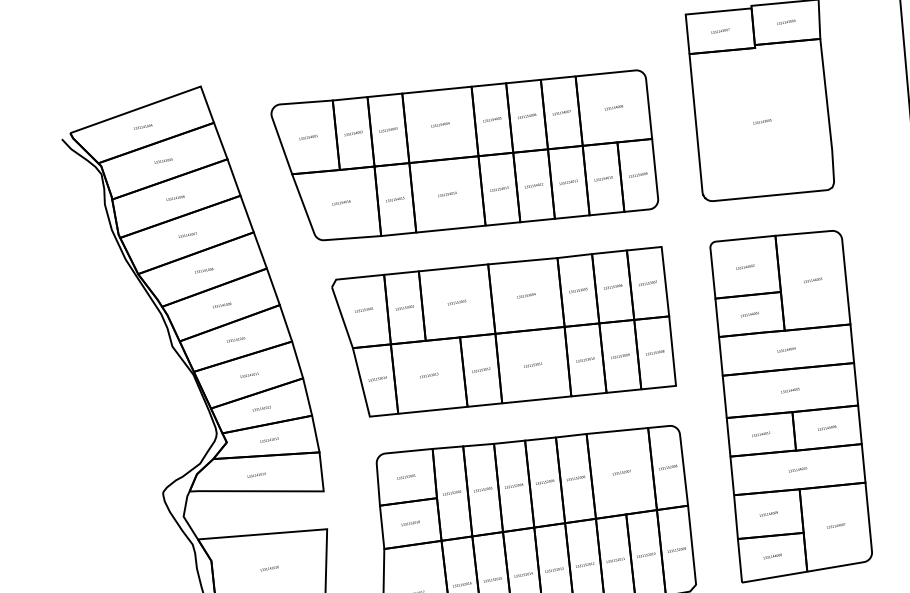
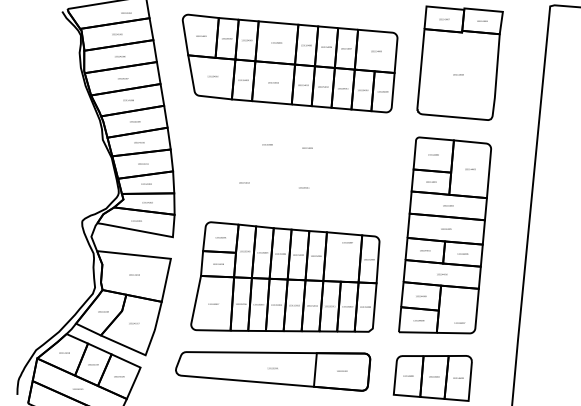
text: (143, 125) -> (126, 12), moved
part: (508, 331) -> (293, 166), removed
text: (621, 472) -> (347, 242), moved
text: (835, 525) -> (459, 322), moved

